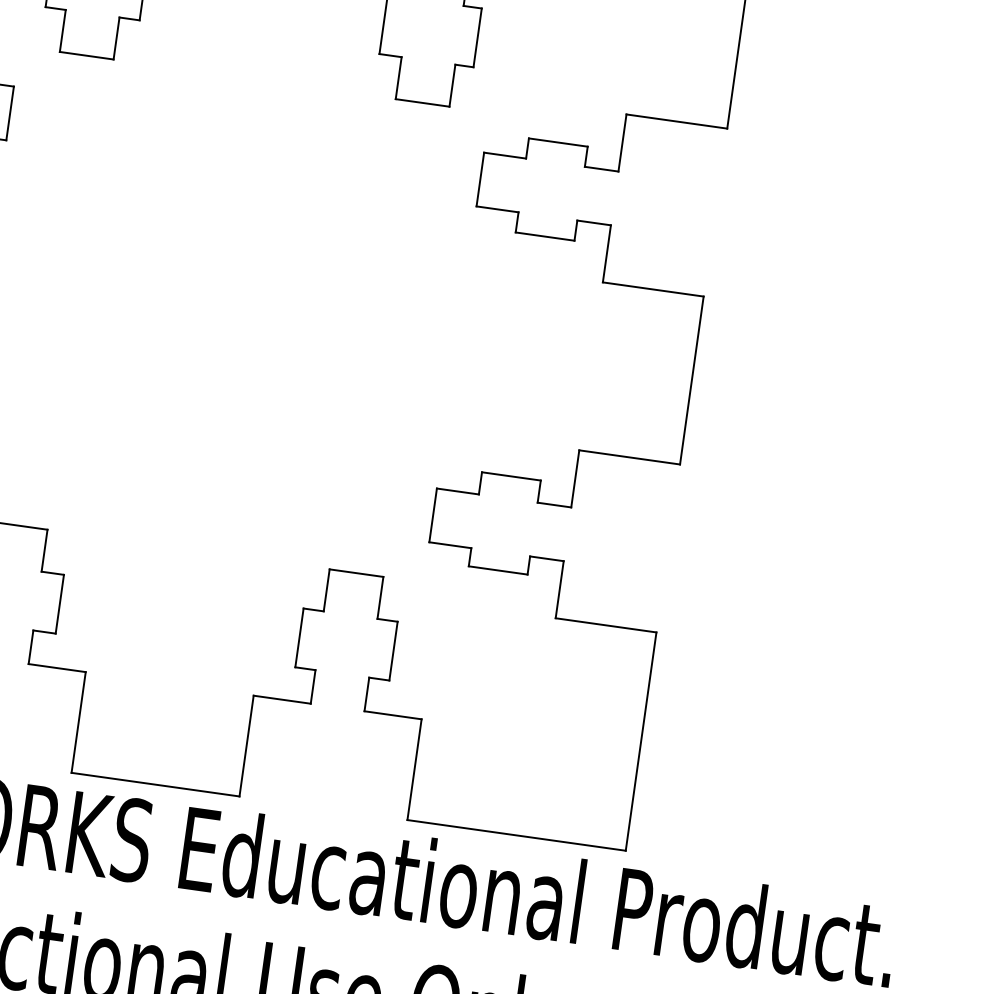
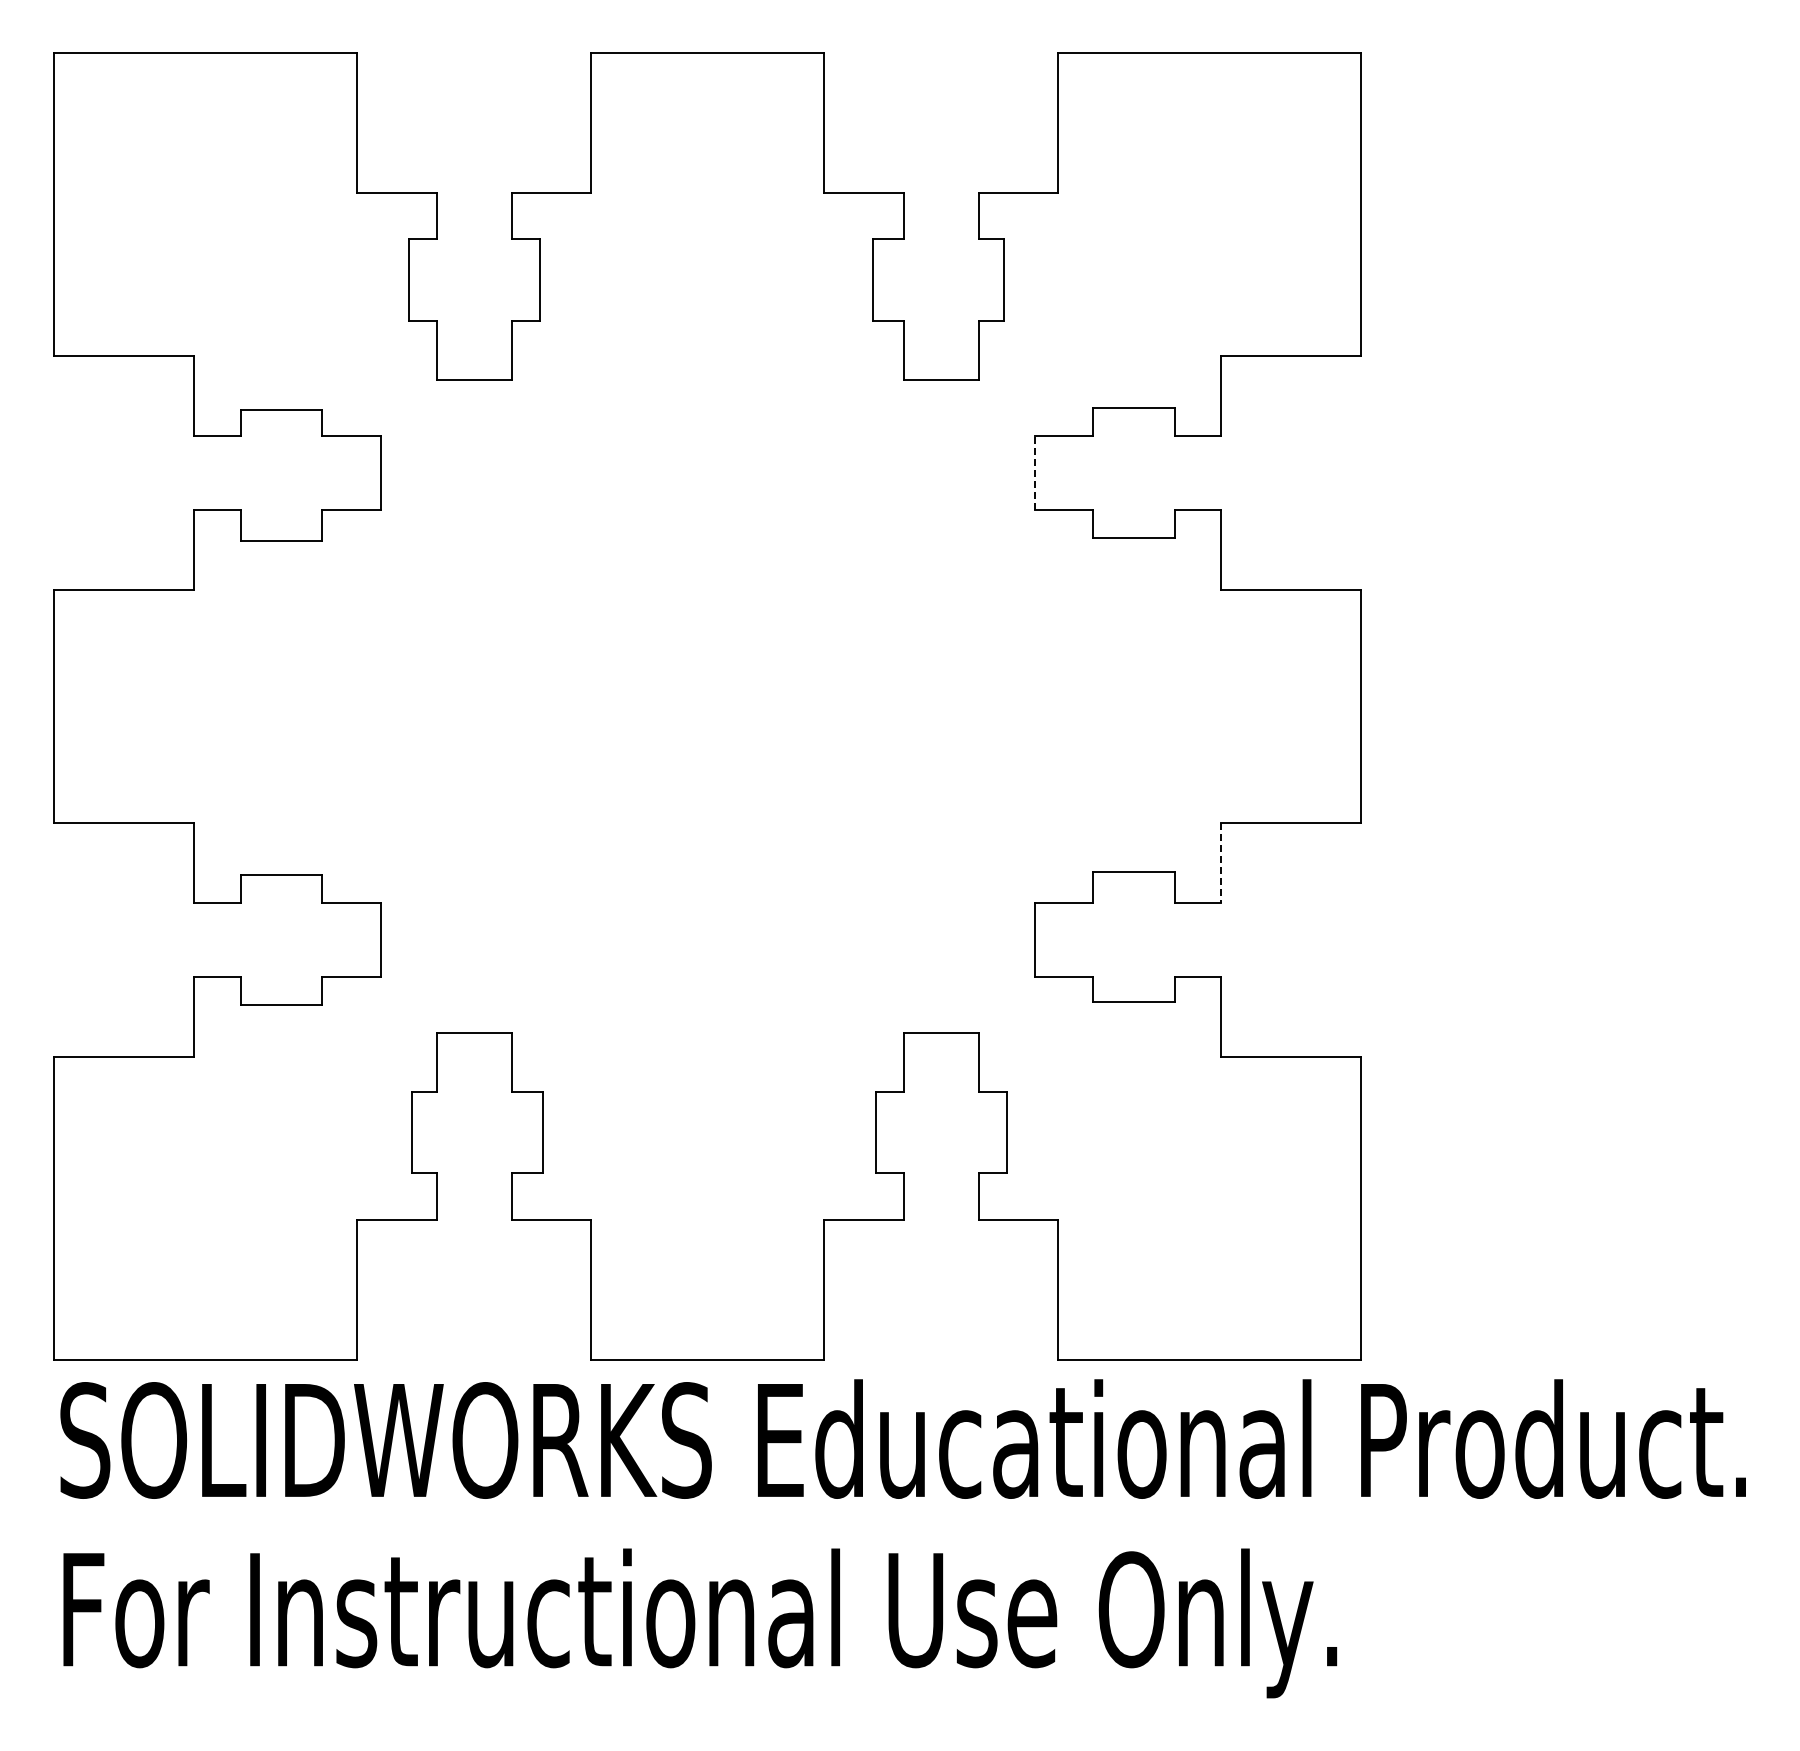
line: (480, 179) -> (1034, 472), solid -> dashed
line: (575, 478) -> (1221, 862), solid -> dashed

